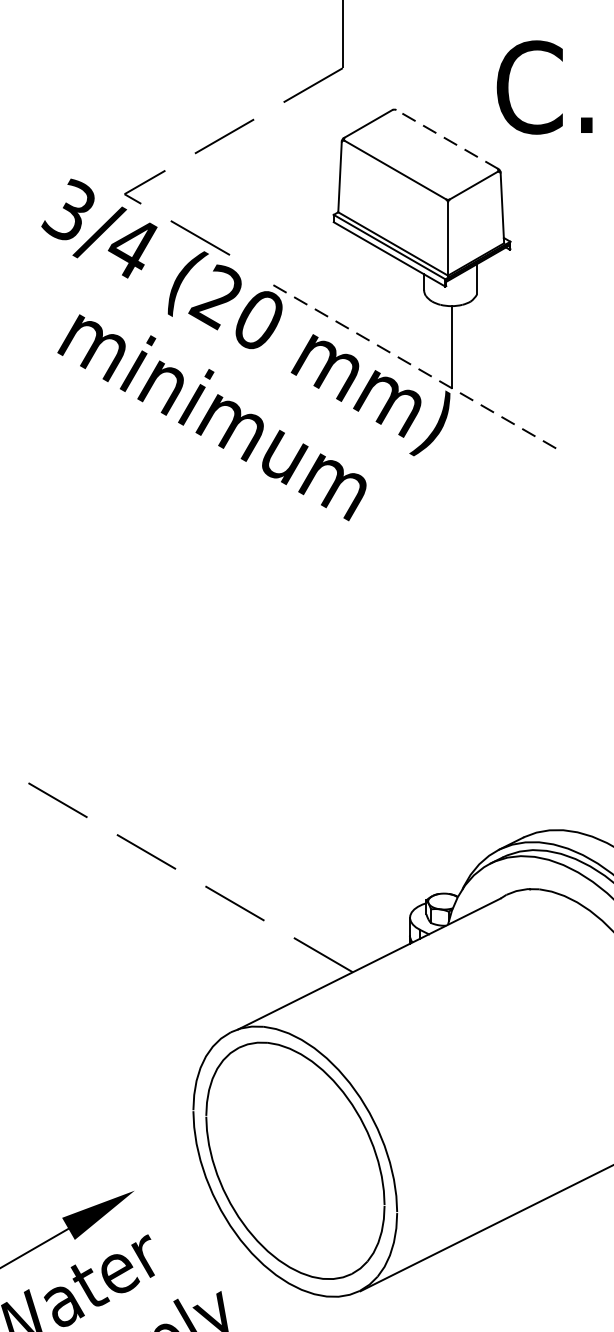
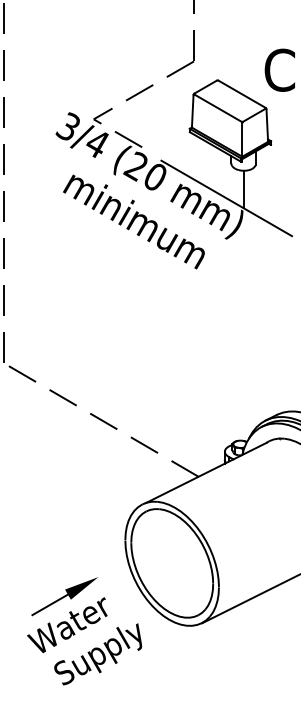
line: (446, 140) -> (241, 94), dashed -> solid
line: (413, 366) -> (226, 198), dashed -> solid

